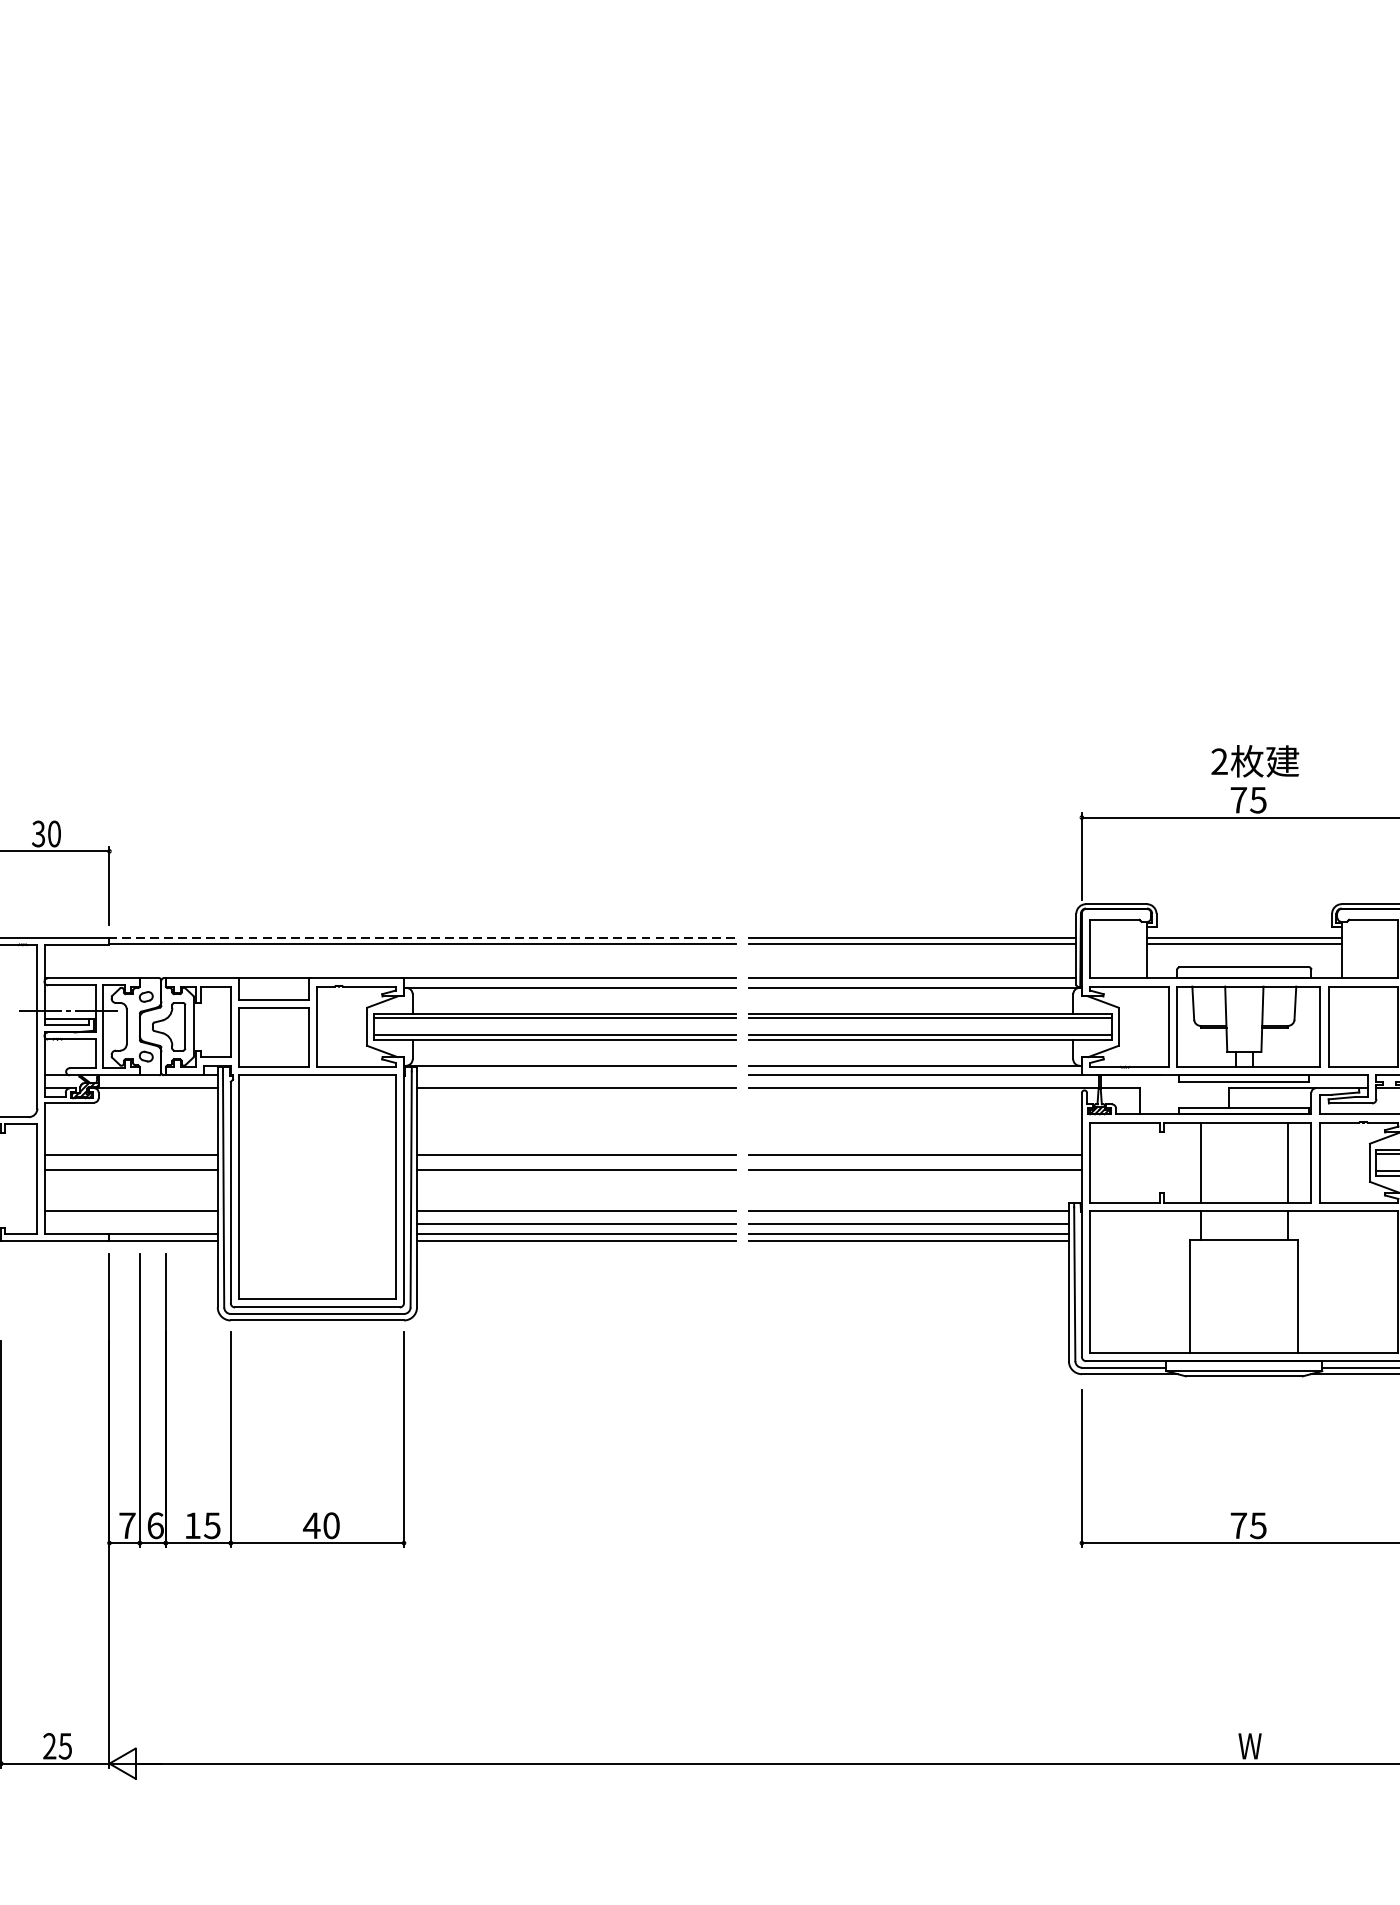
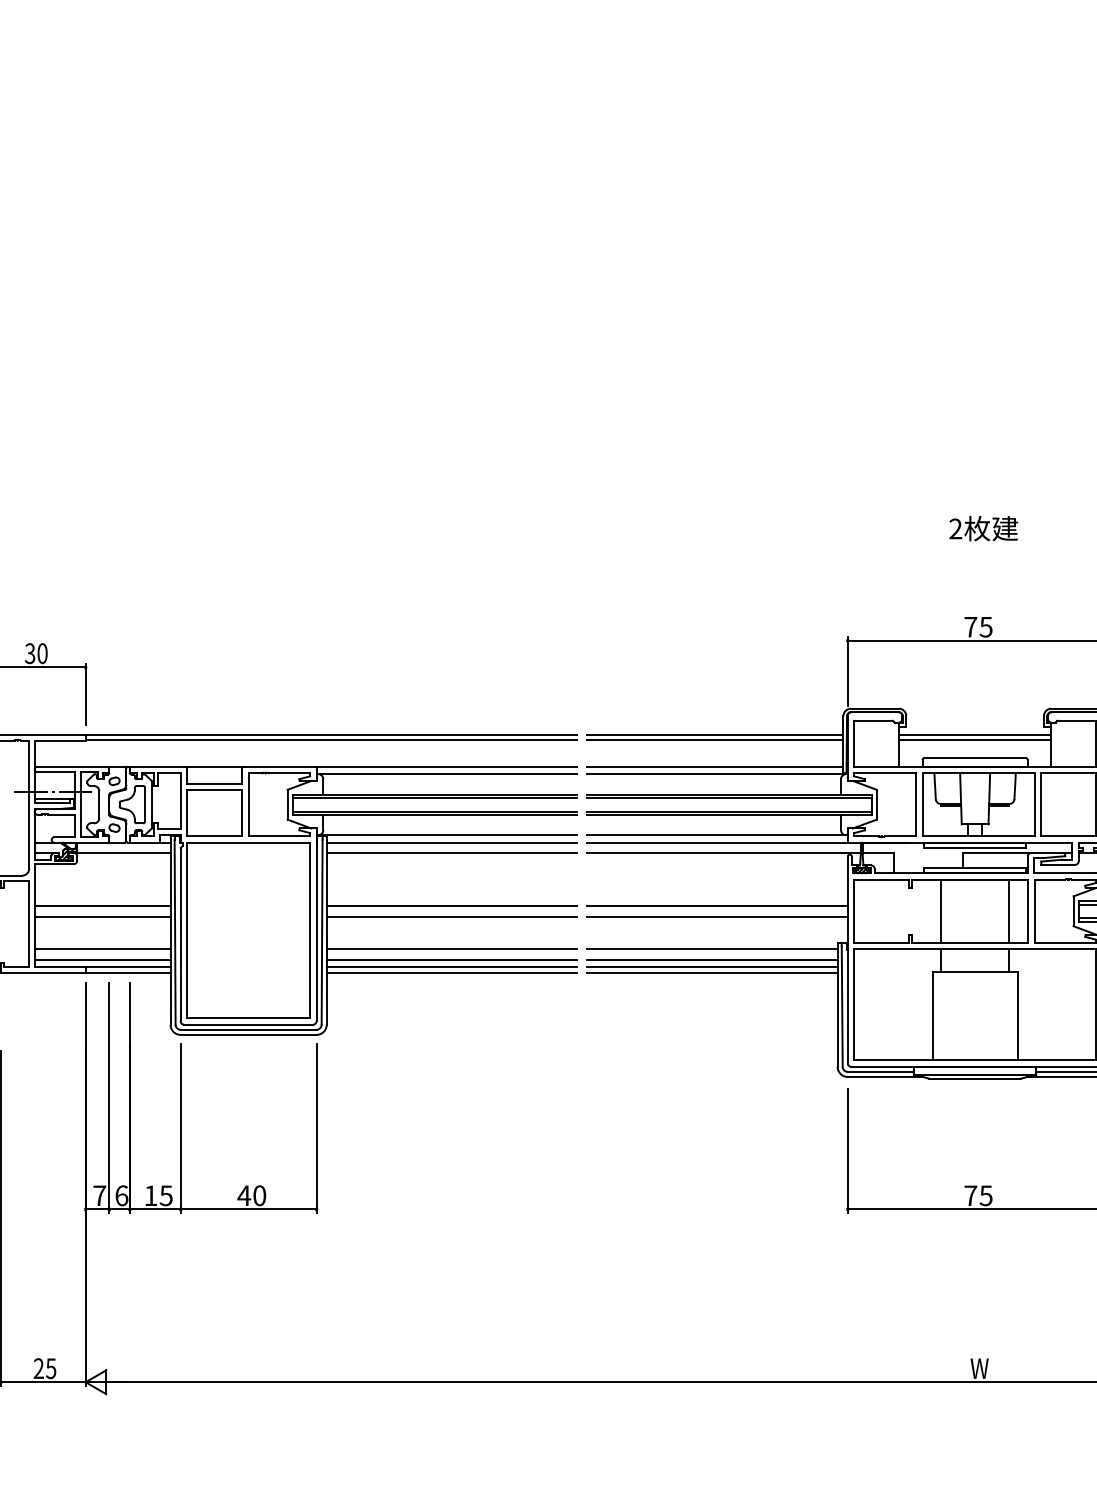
text: (1255, 761) -> (983, 528), moved
line: (423, 938) -> (331, 735), dashed -> solid
line: (576, 1074) -> (451, 842), added
line: (130, 1224) -> (102, 959), added

